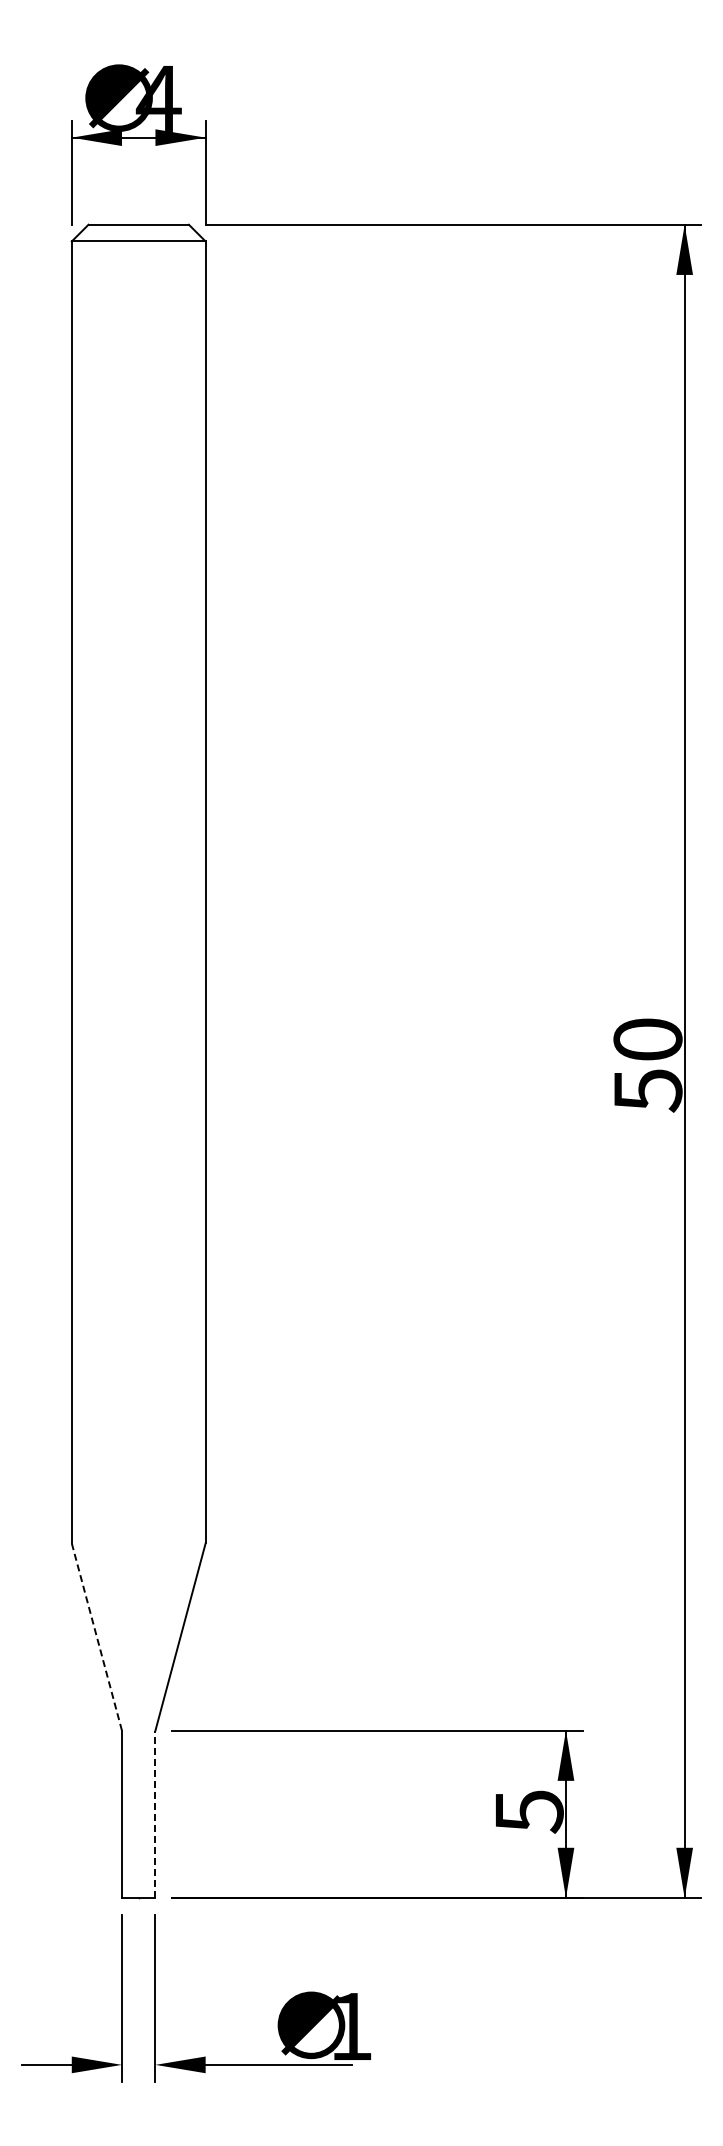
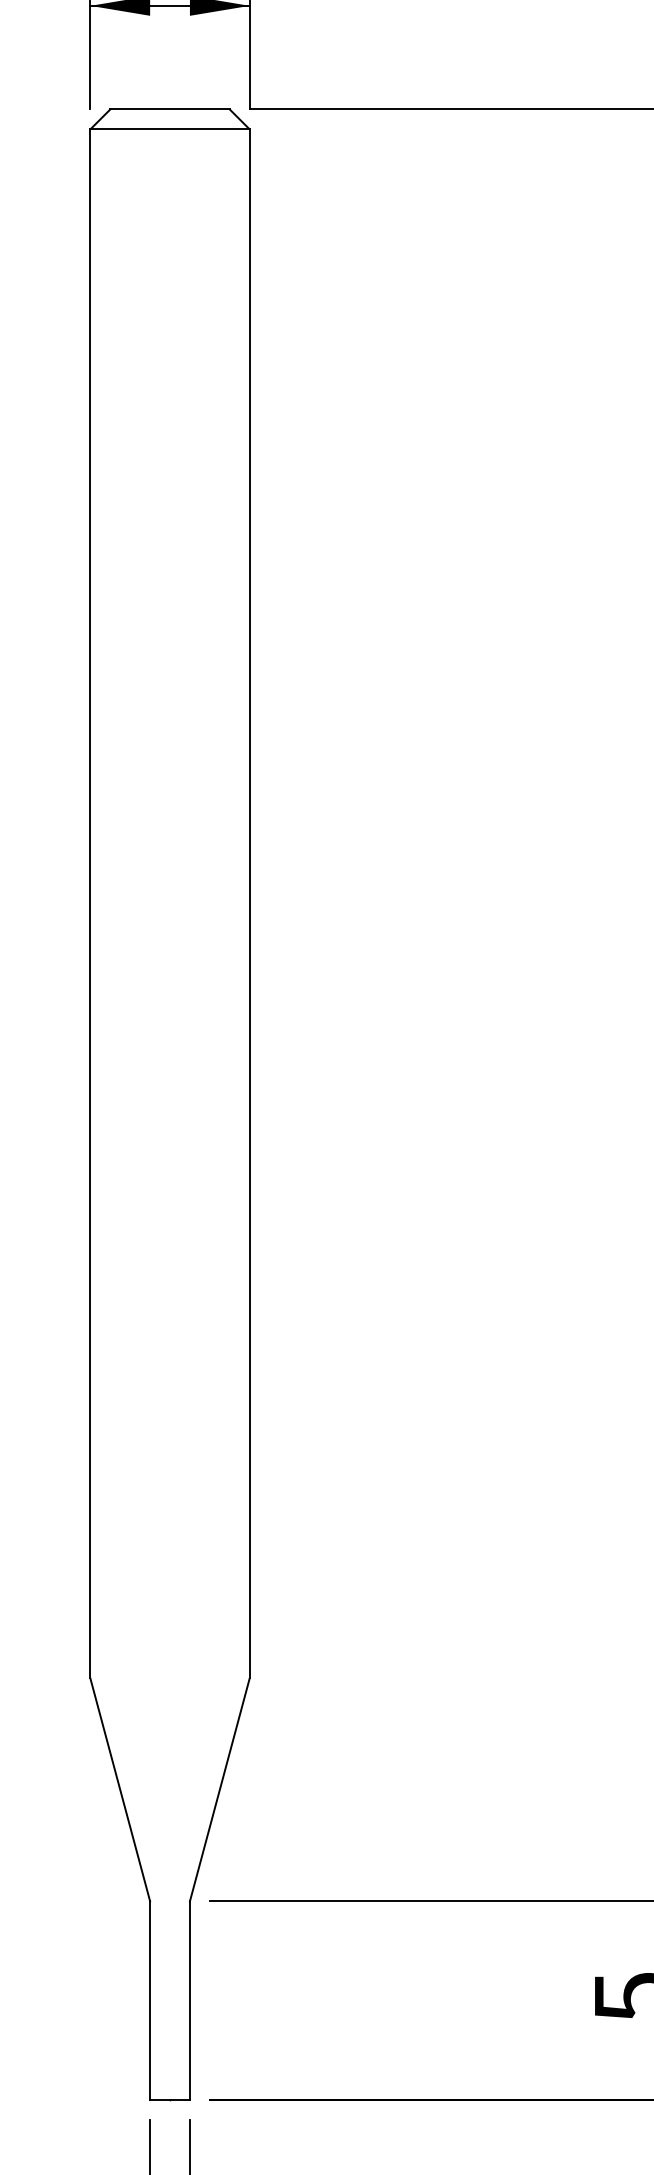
line: (96, 1637) -> (119, 1790), dashed -> solid
line: (155, 1814) -> (190, 2001), dashed -> solid

